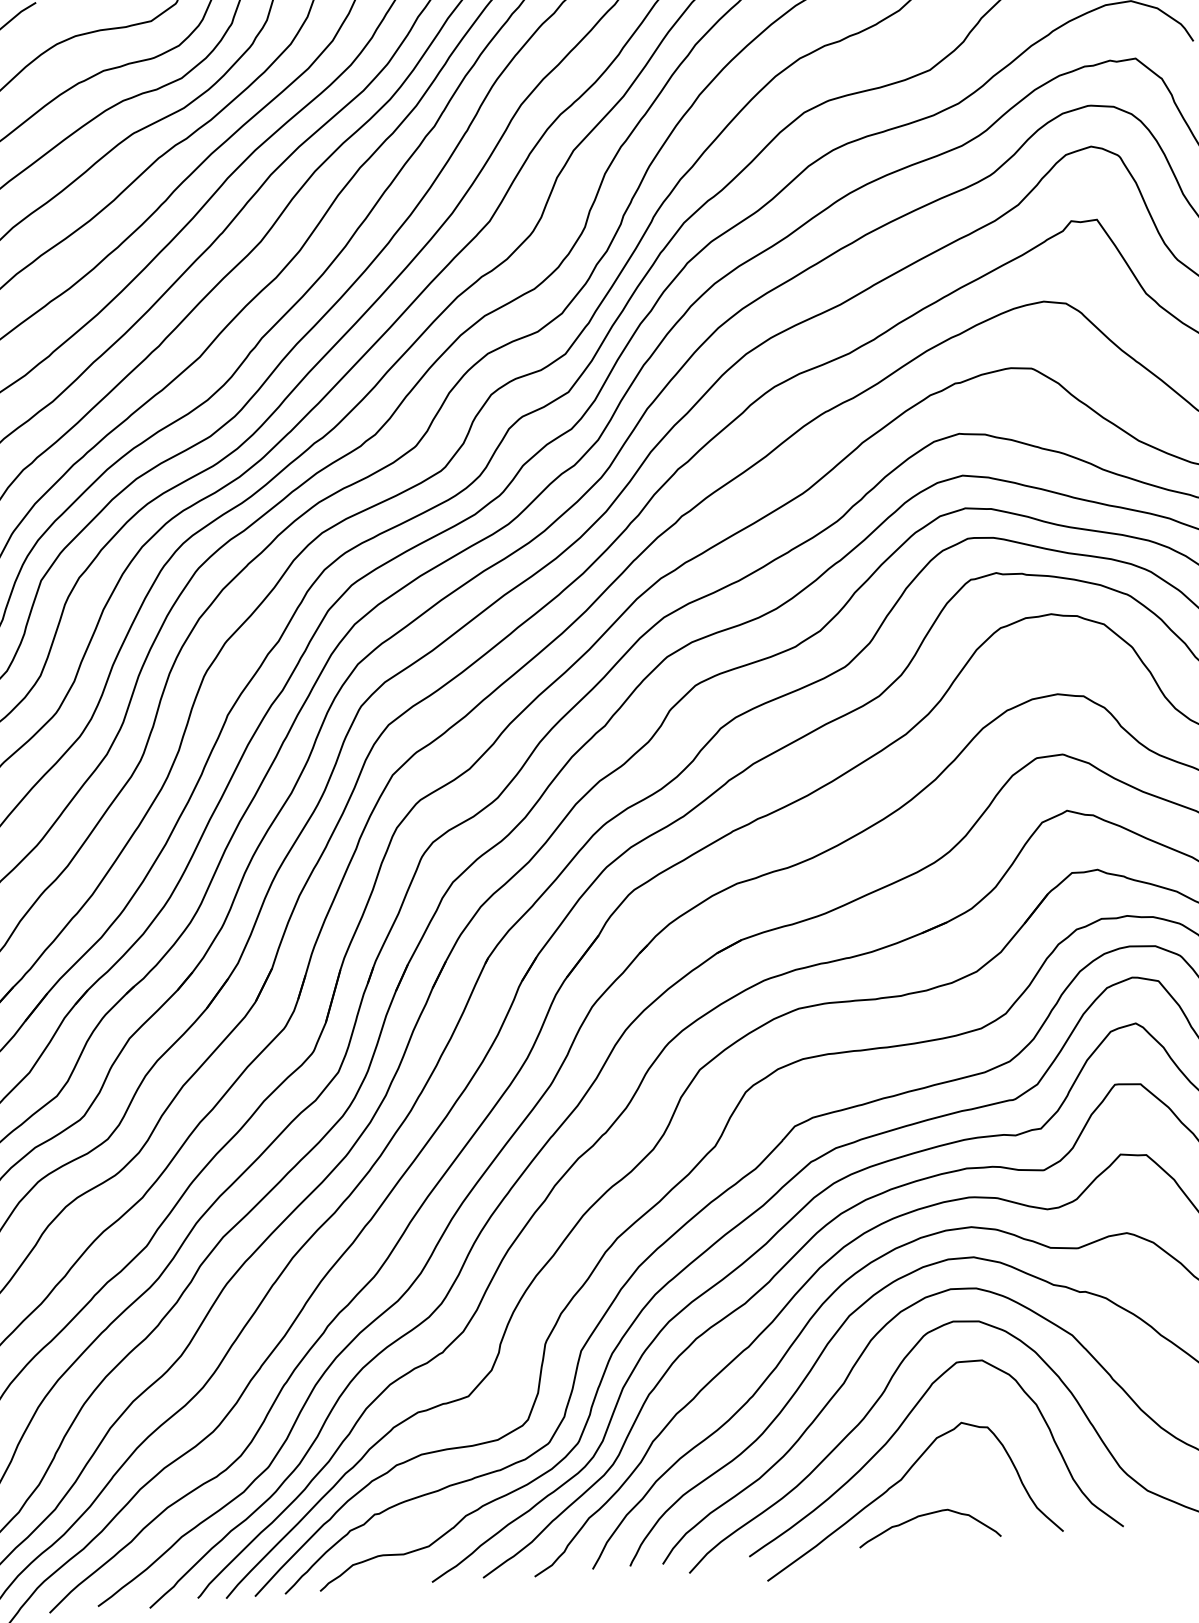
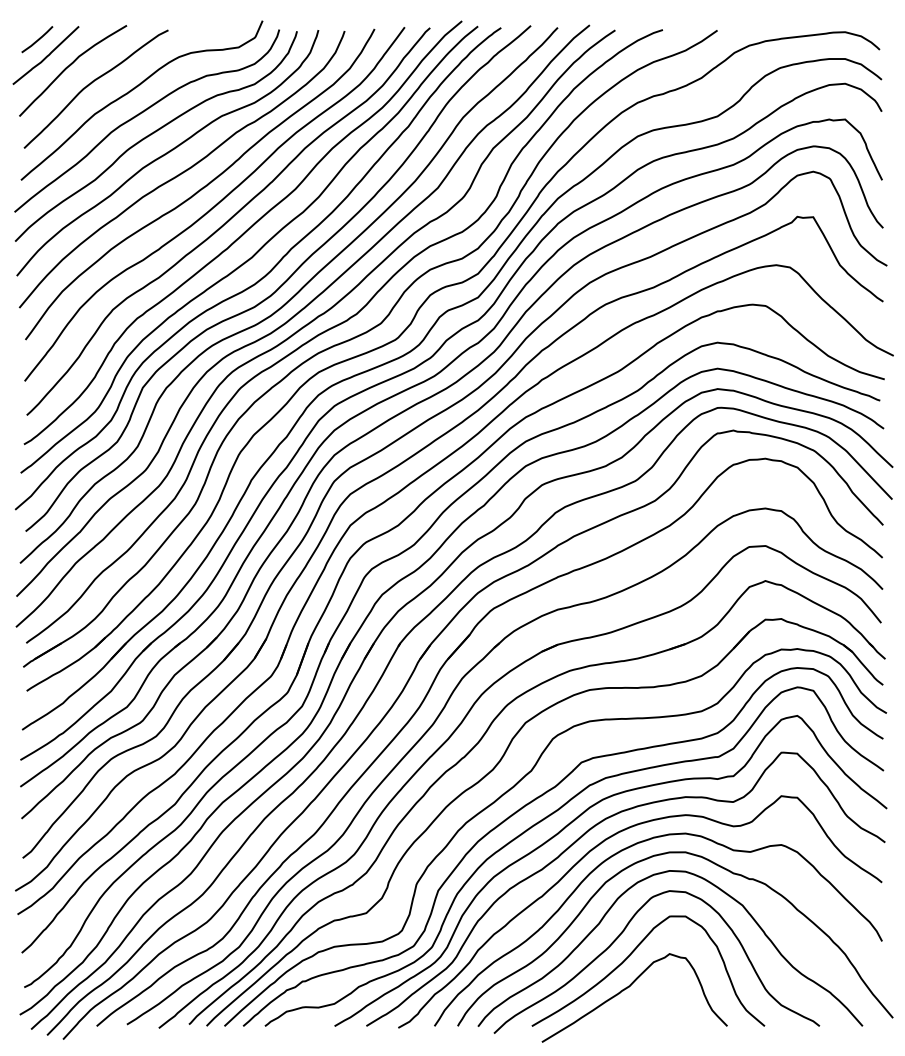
curve: (923, 1517) -> (641, 1010), removed

